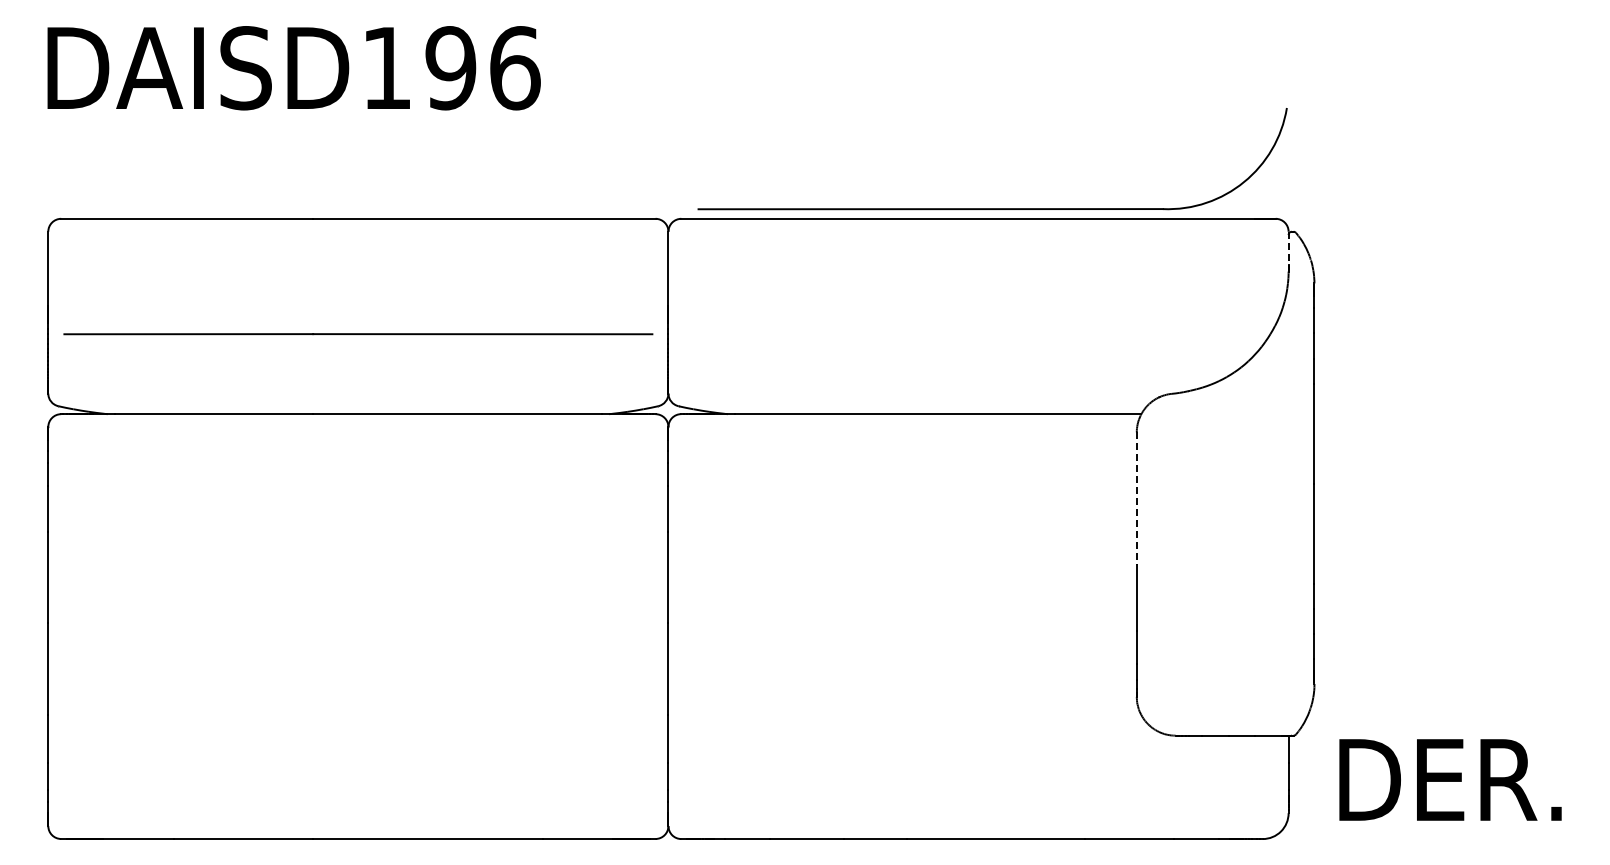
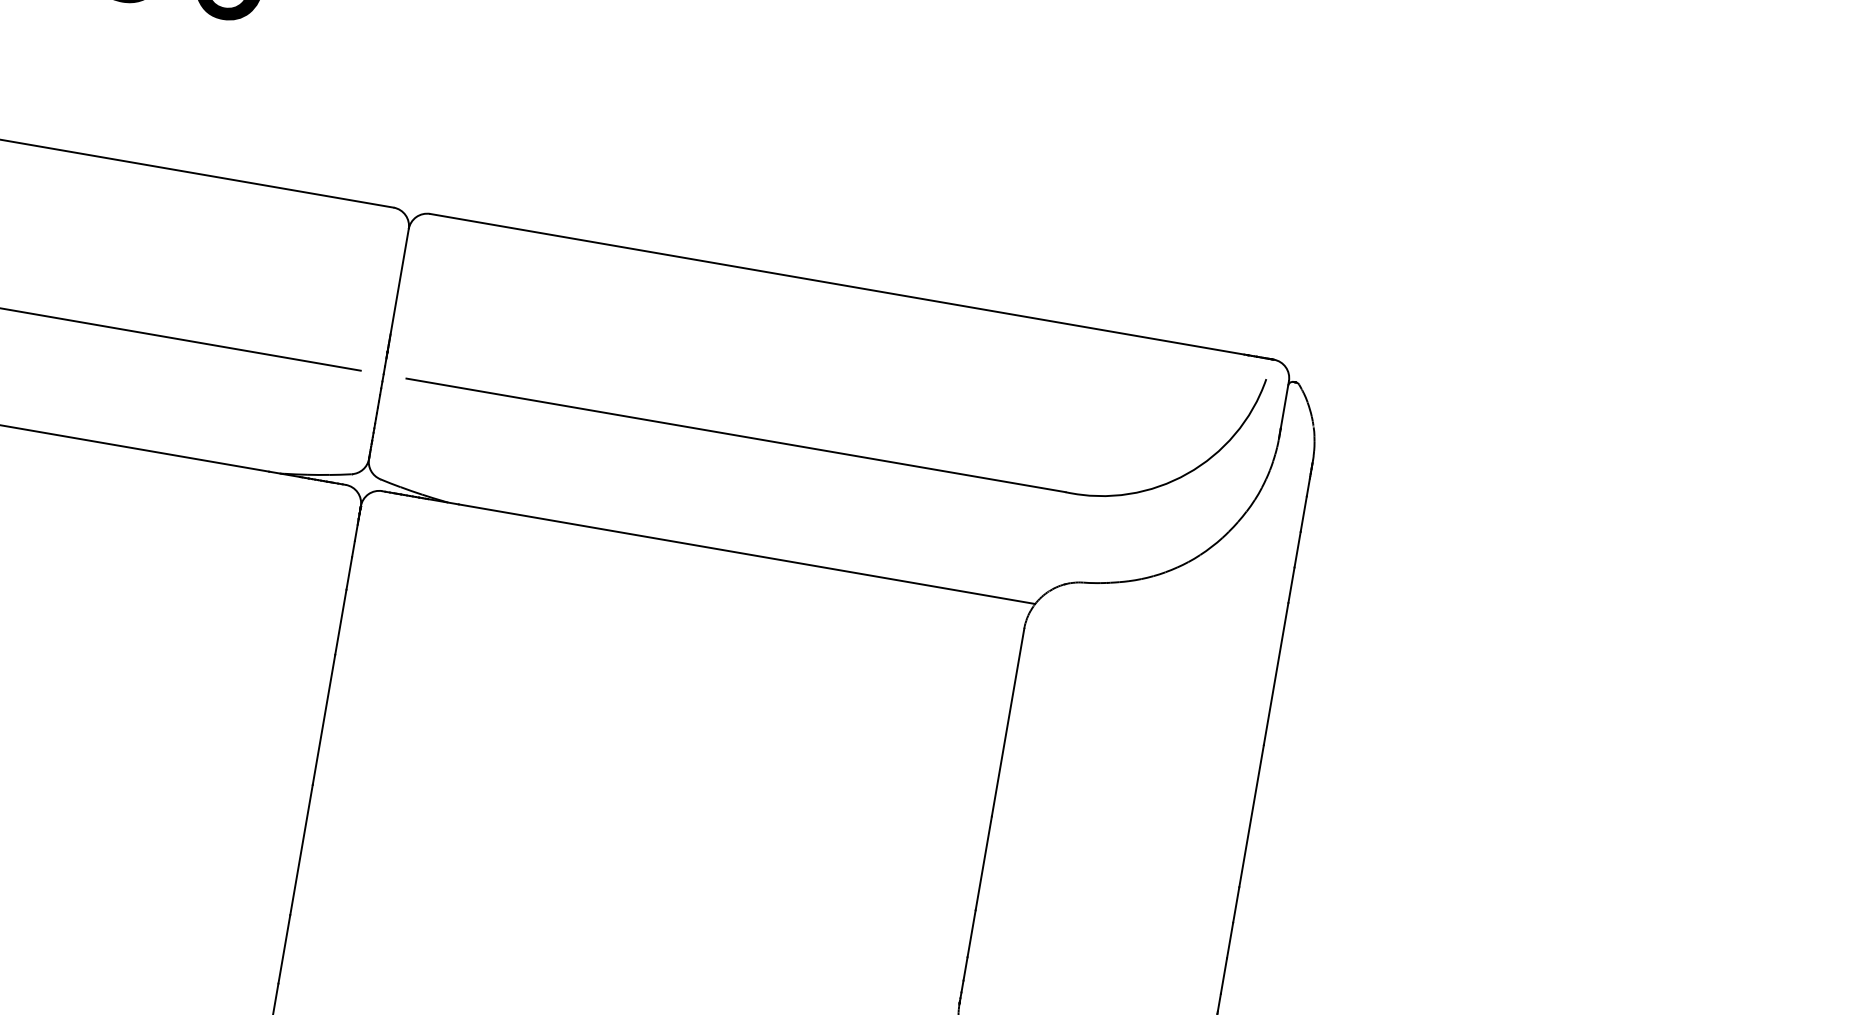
part: (992, 208) -> (823, 449), moved
line: (1288, 251) -> (1283, 409), dashed -> solid
line: (1136, 499) -> (1007, 723), dashed -> solid

